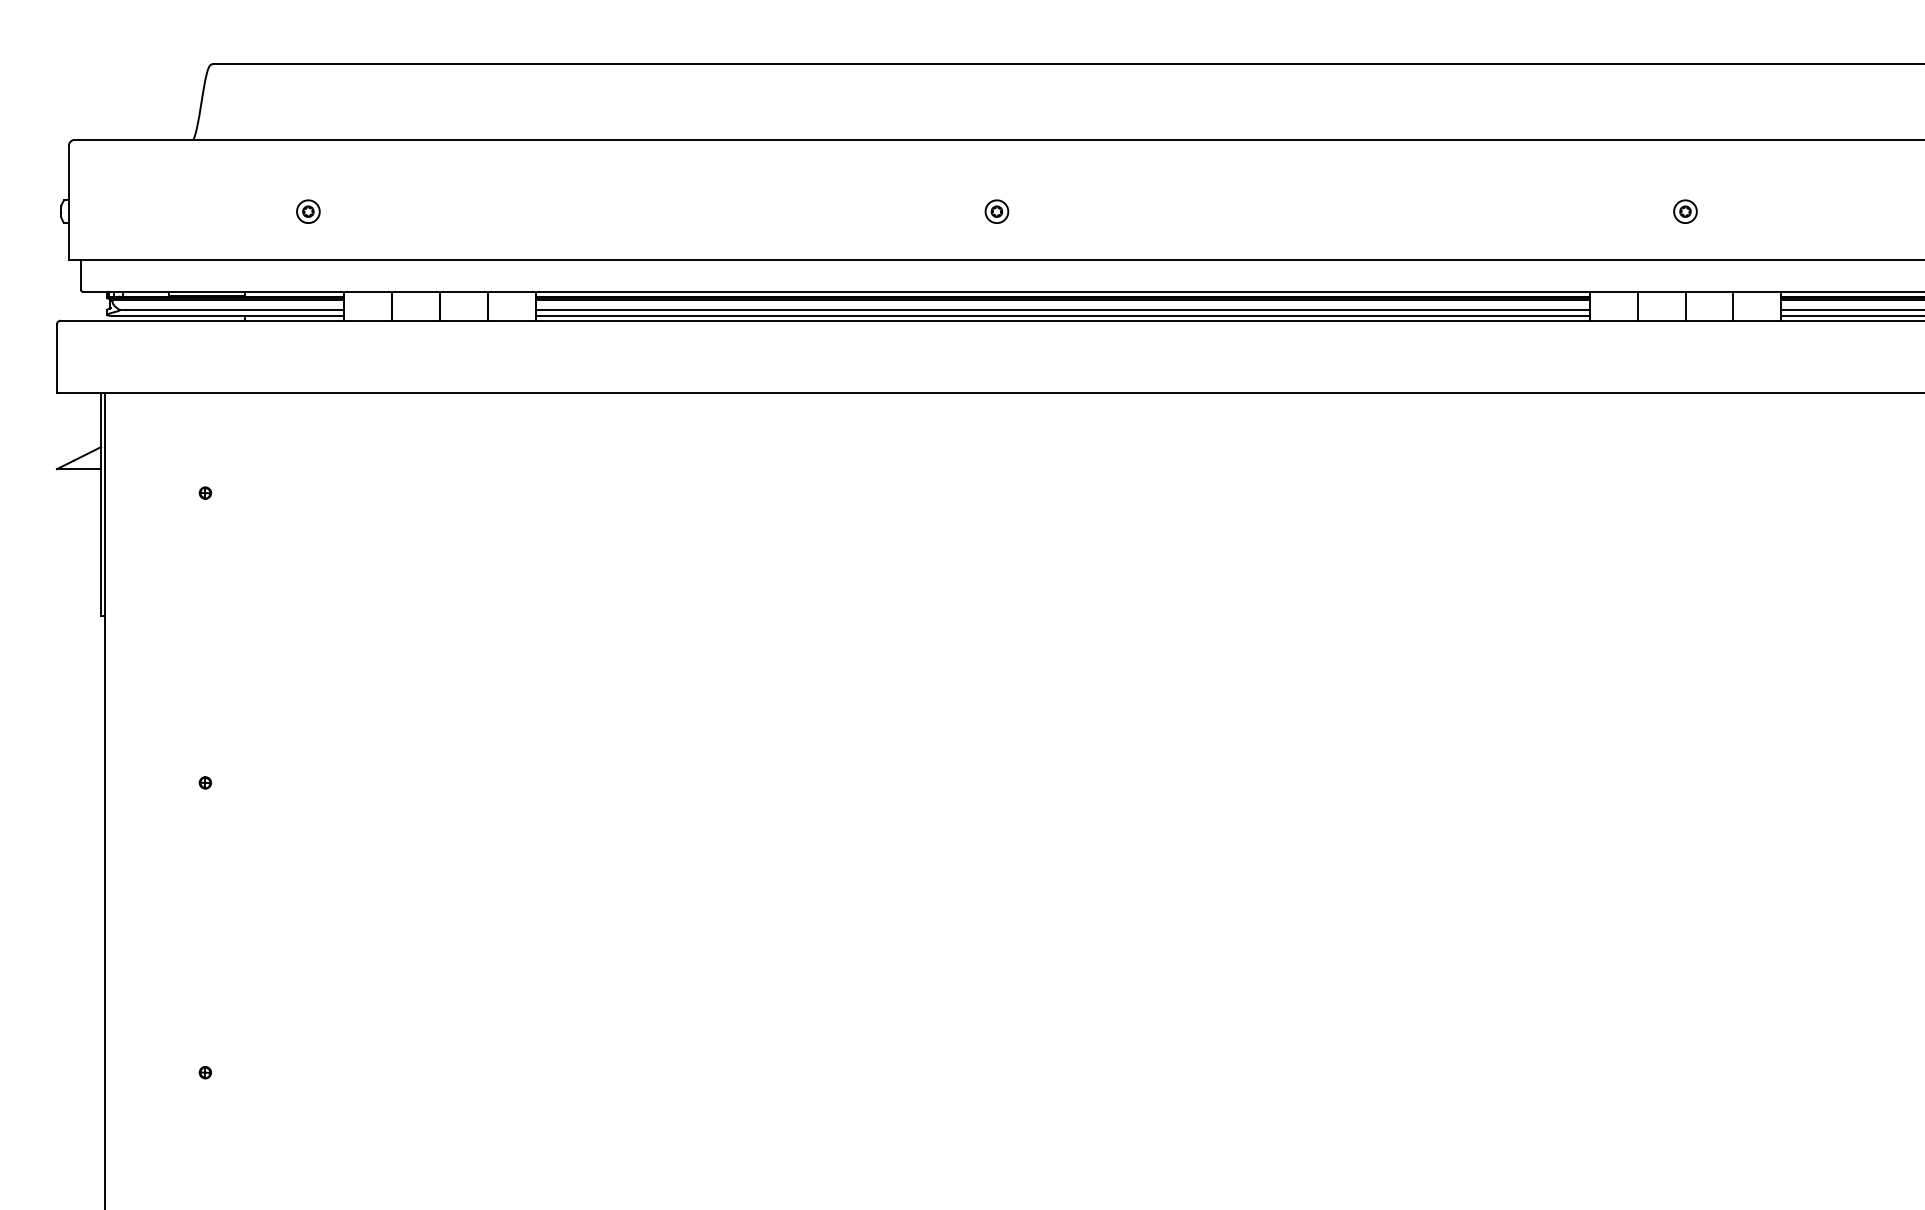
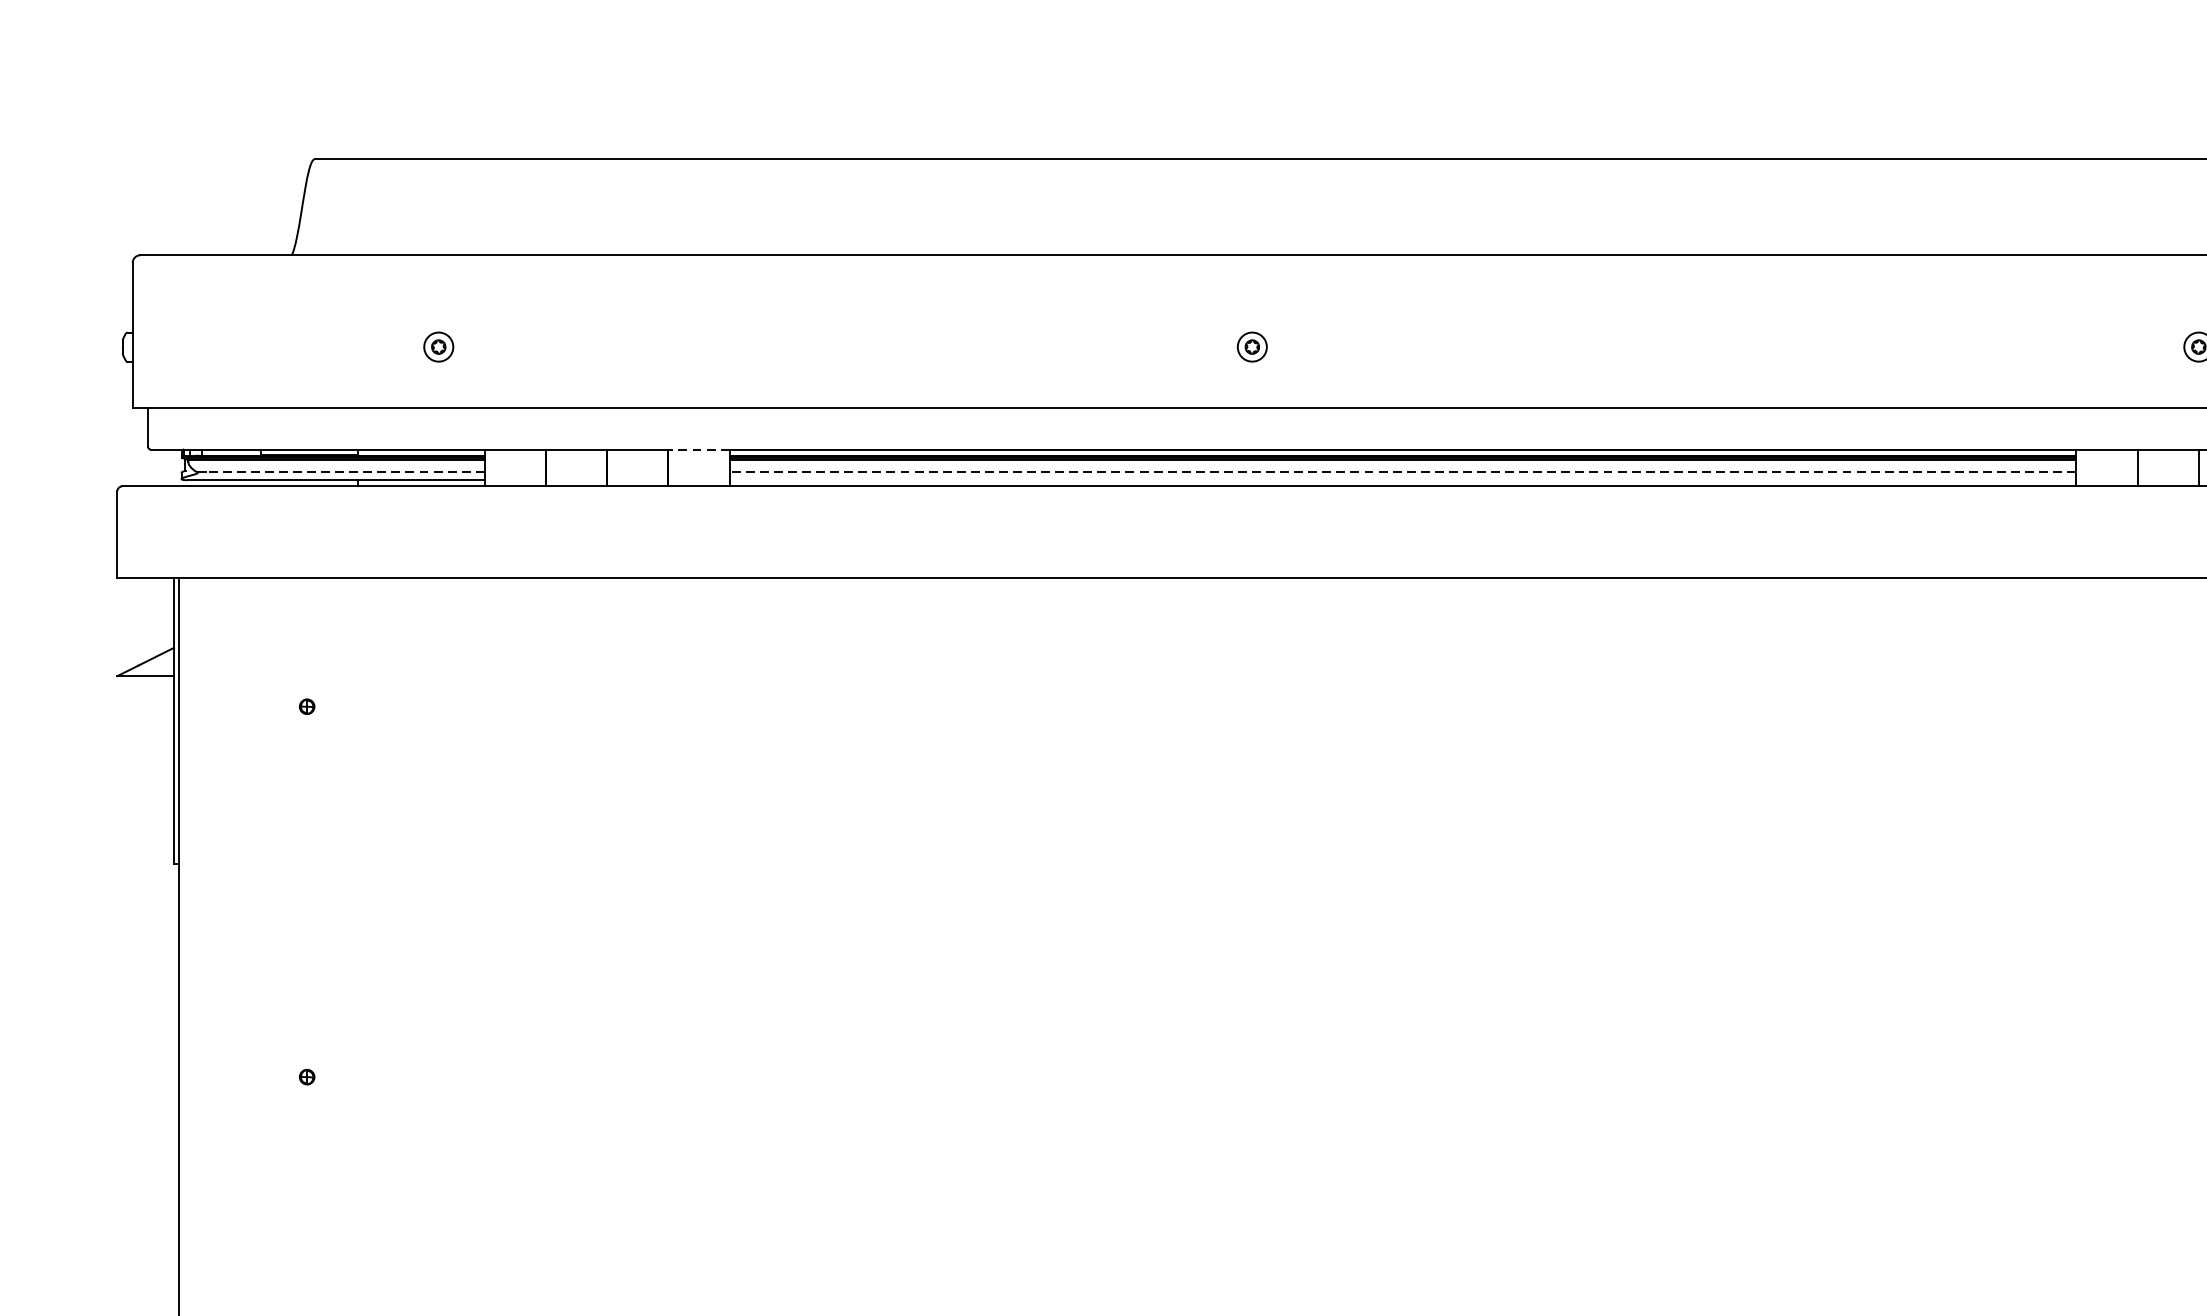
part: (996, 211) -> (1251, 346), moved
line: (512, 291) -> (699, 449), solid -> dashed
line: (234, 309) -> (344, 472), solid -> dashed
line: (1062, 309) -> (1402, 472), solid -> dashed
line: (1062, 315) -> (1402, 479), removed

